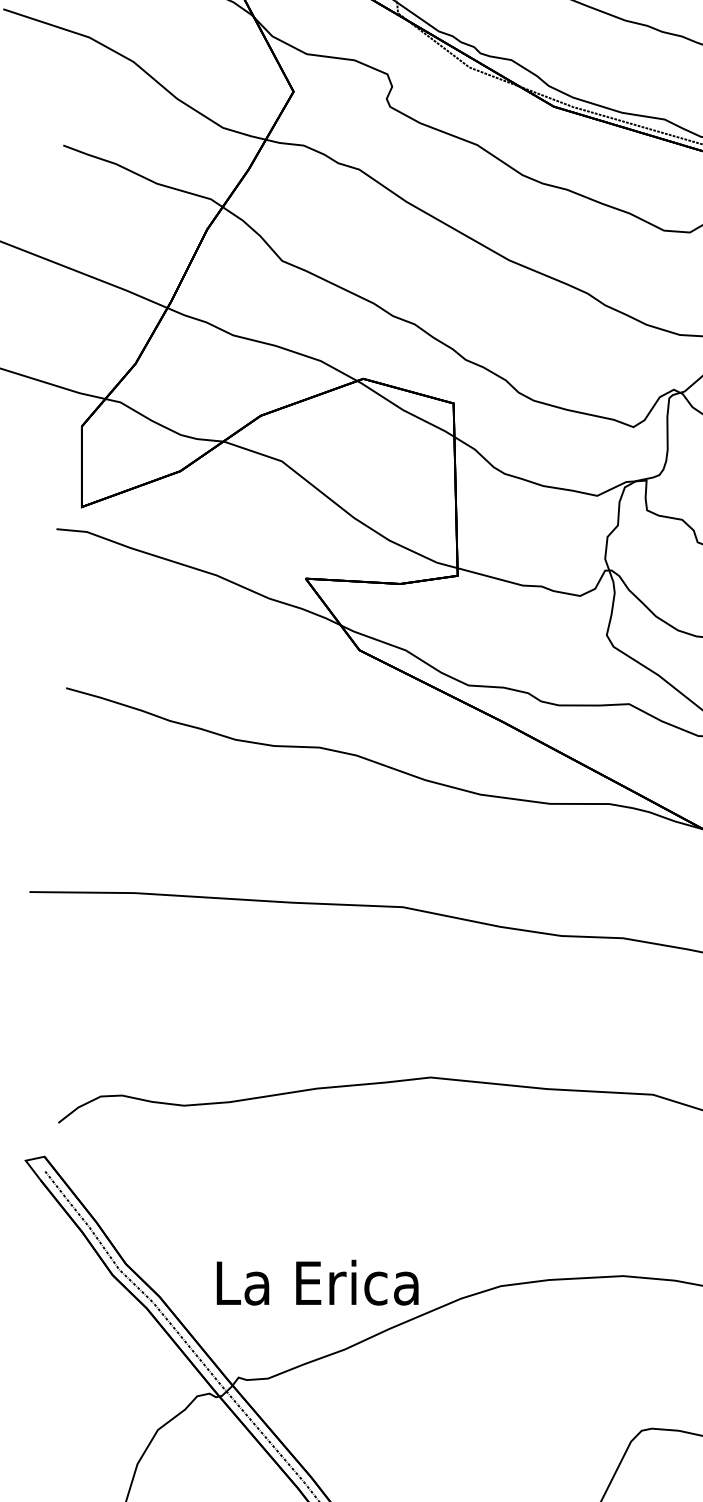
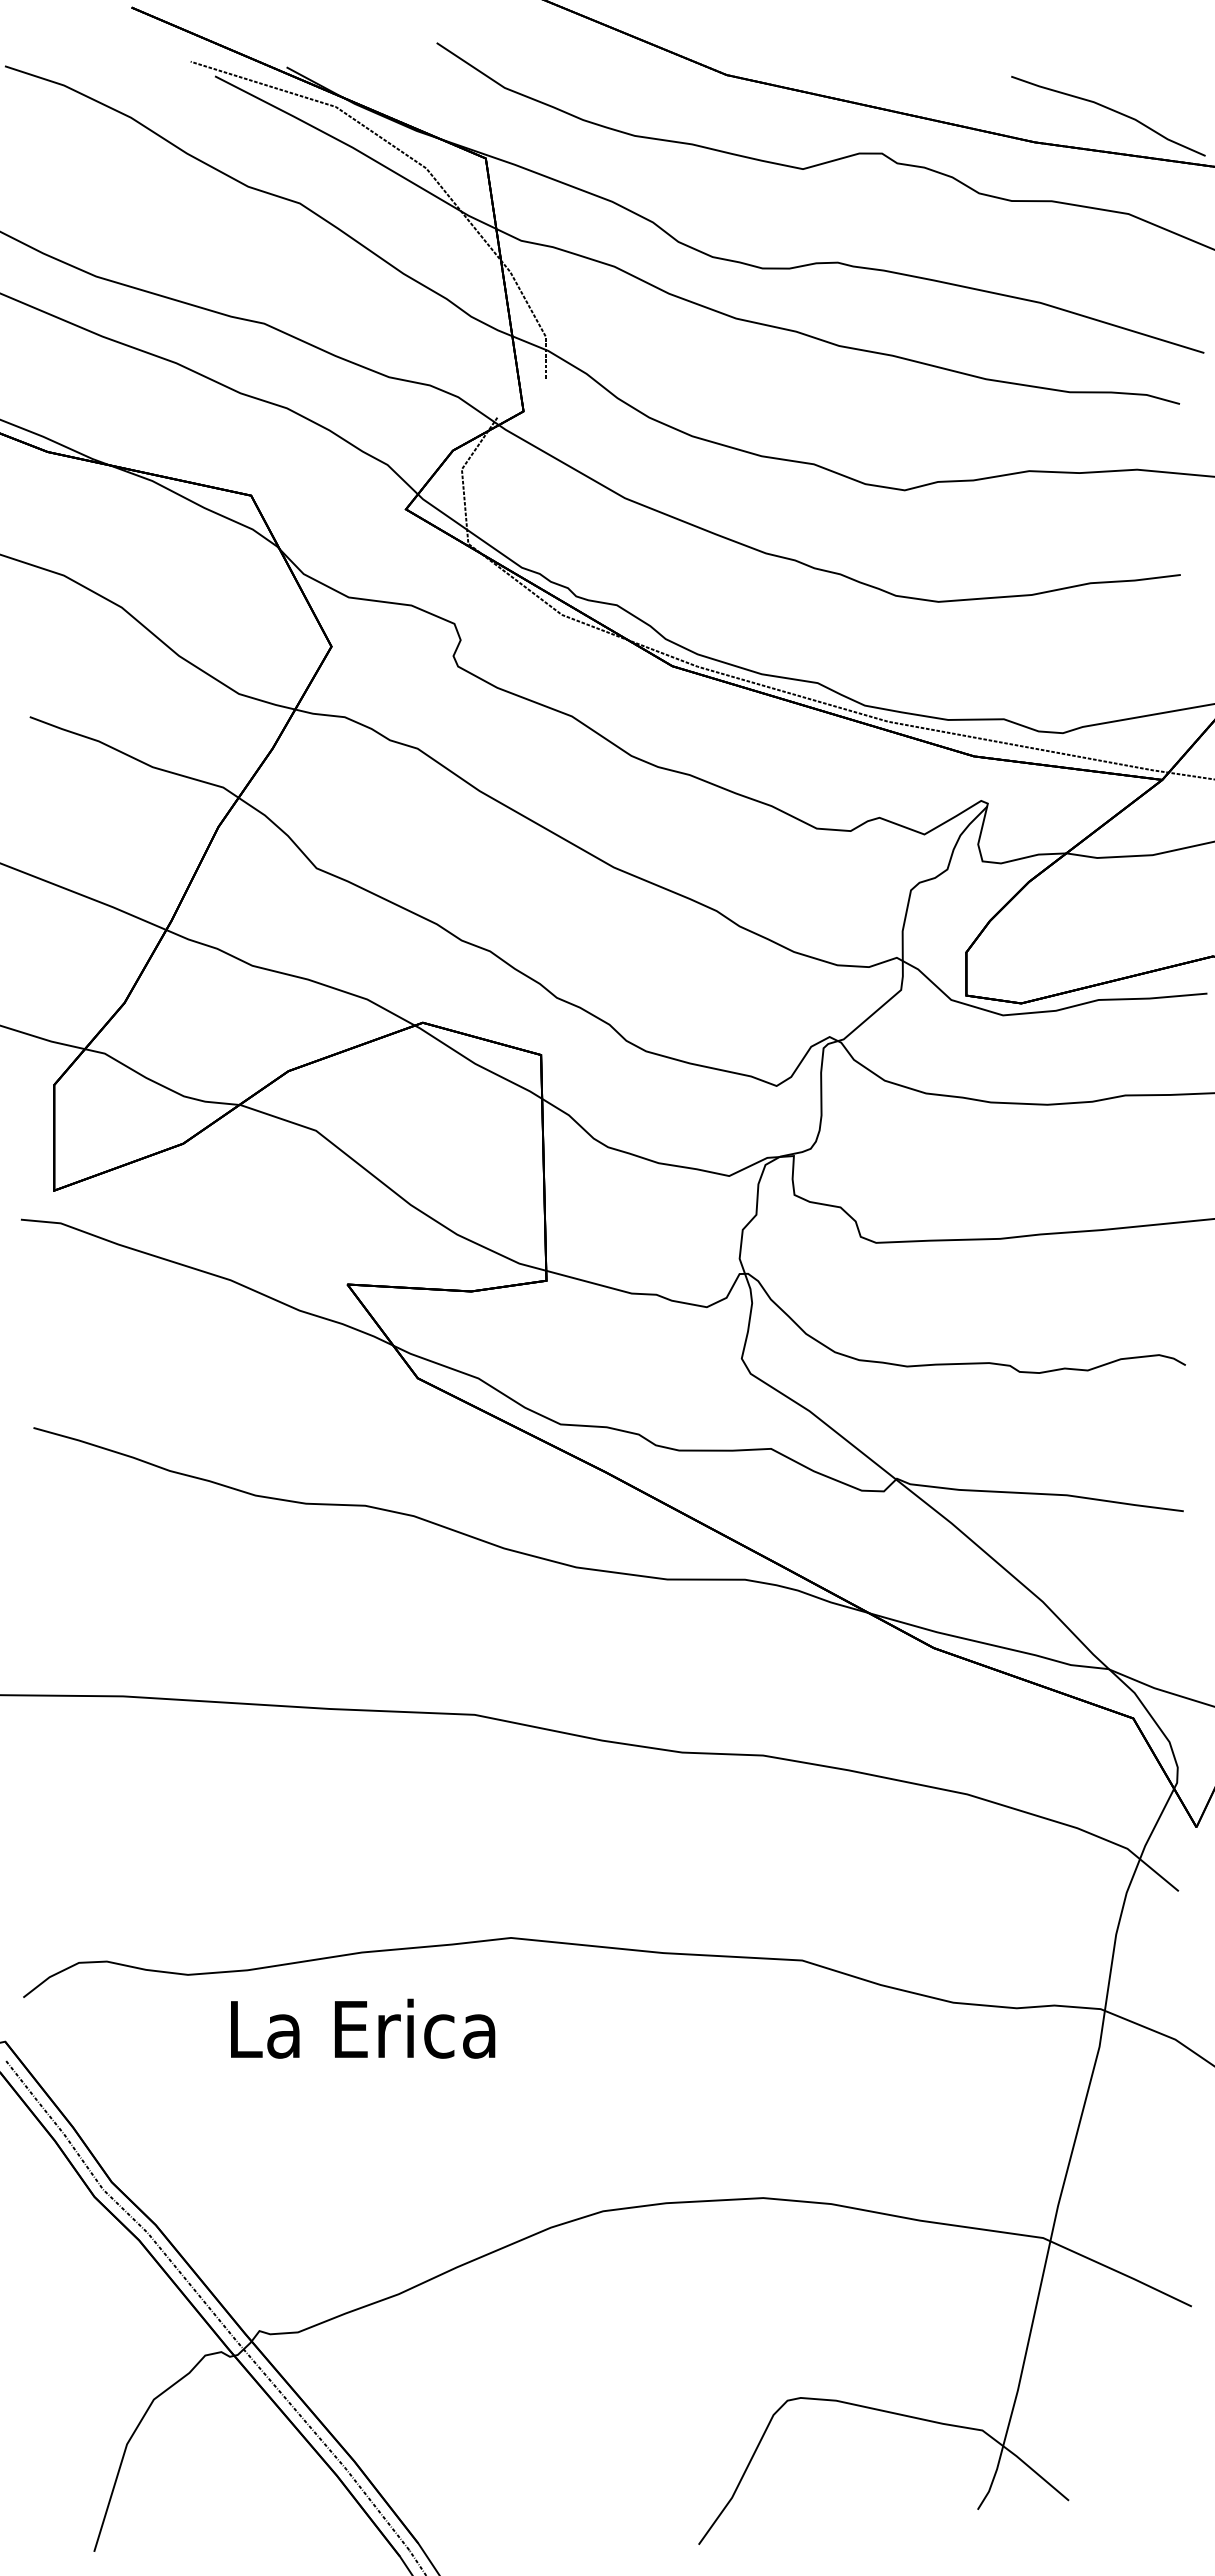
text: (318, 1282) -> (363, 2028), moved

